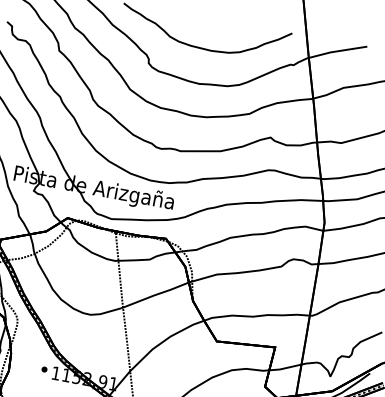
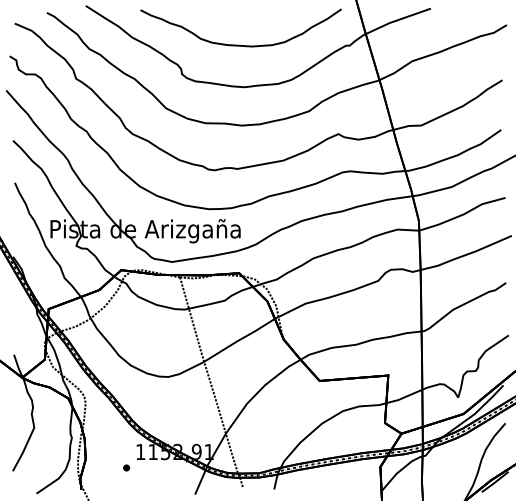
part: (44, 369) -> (126, 467), moved

